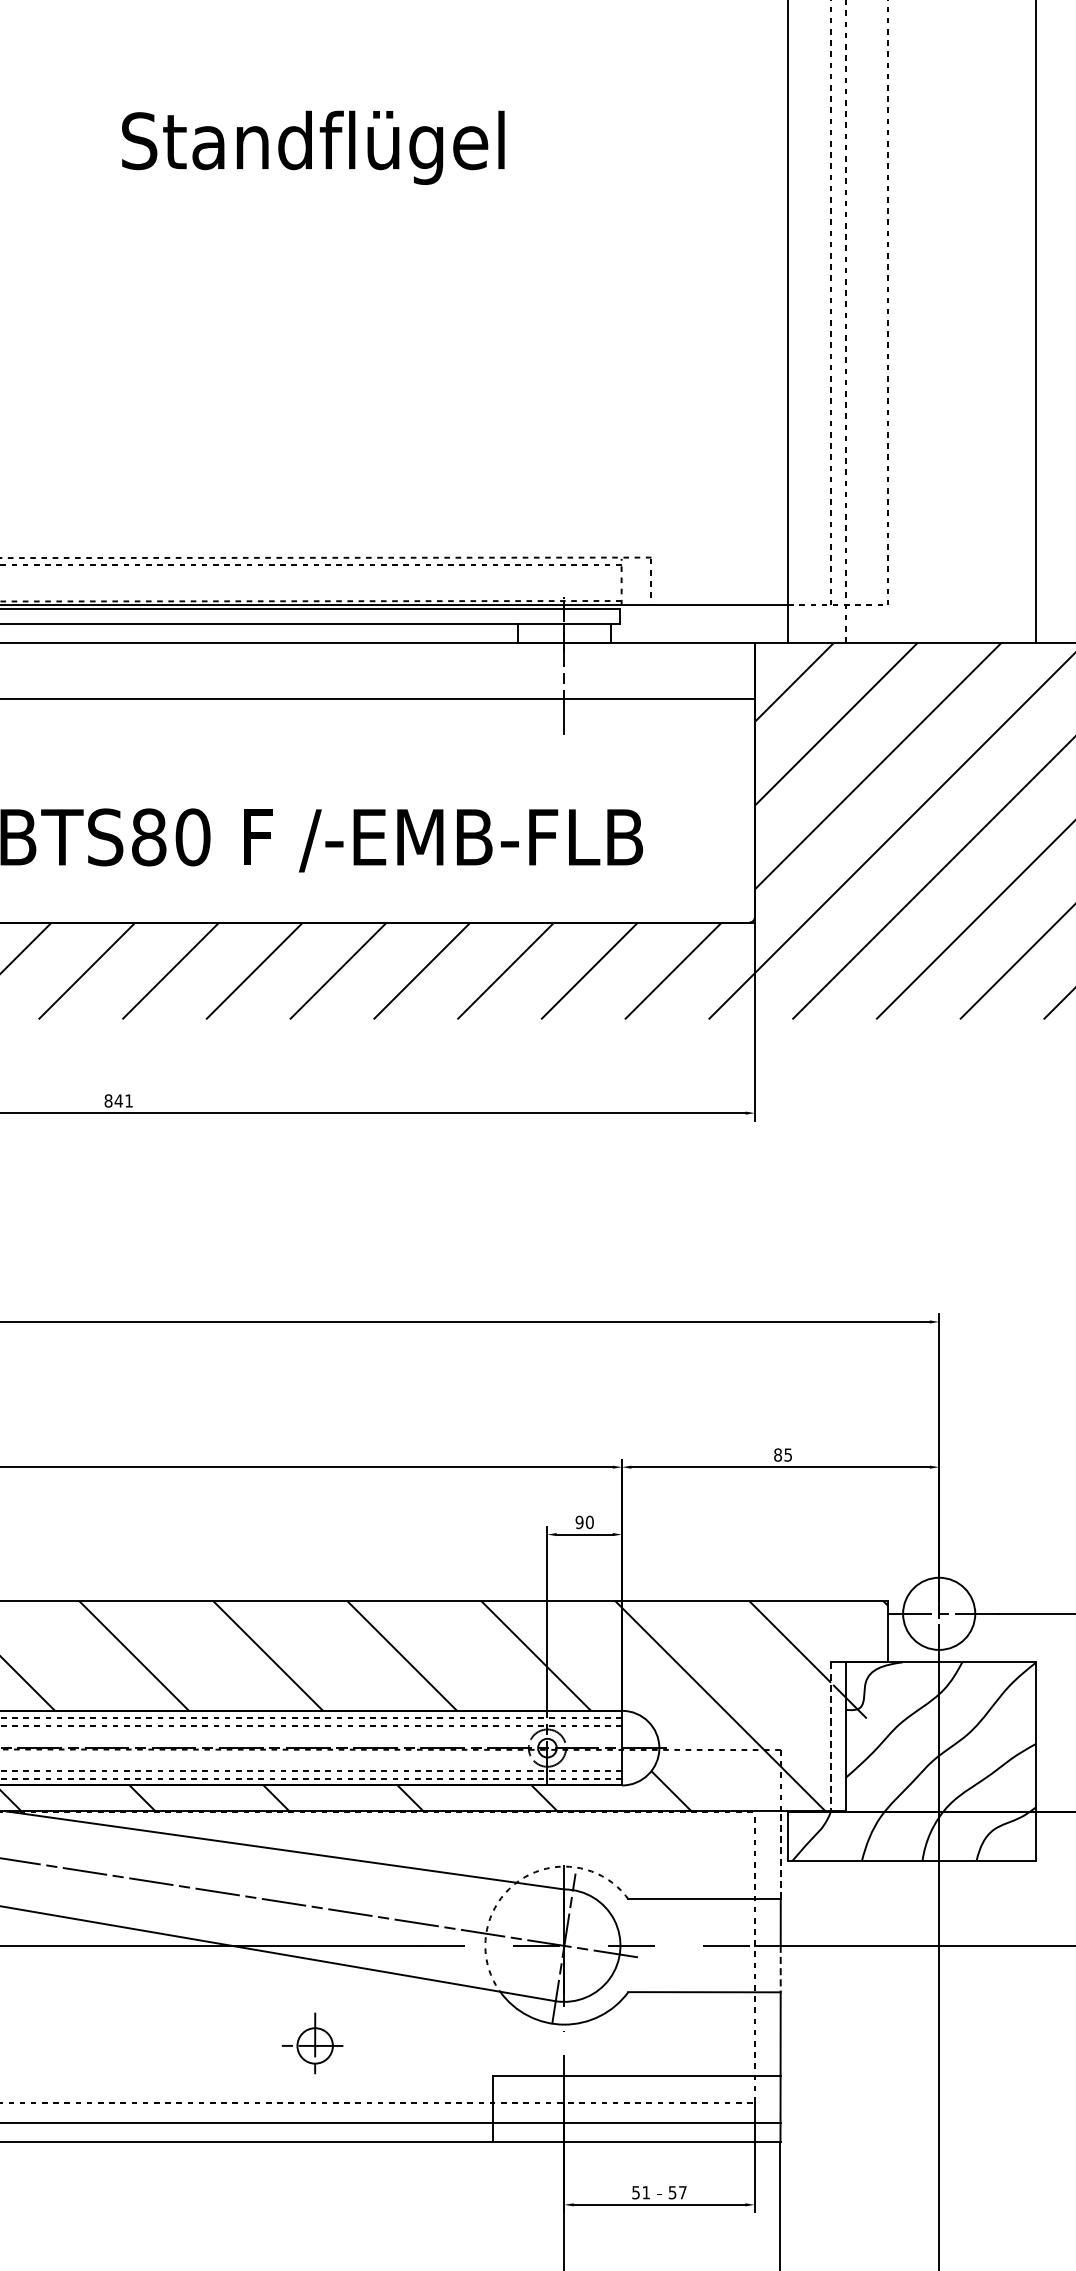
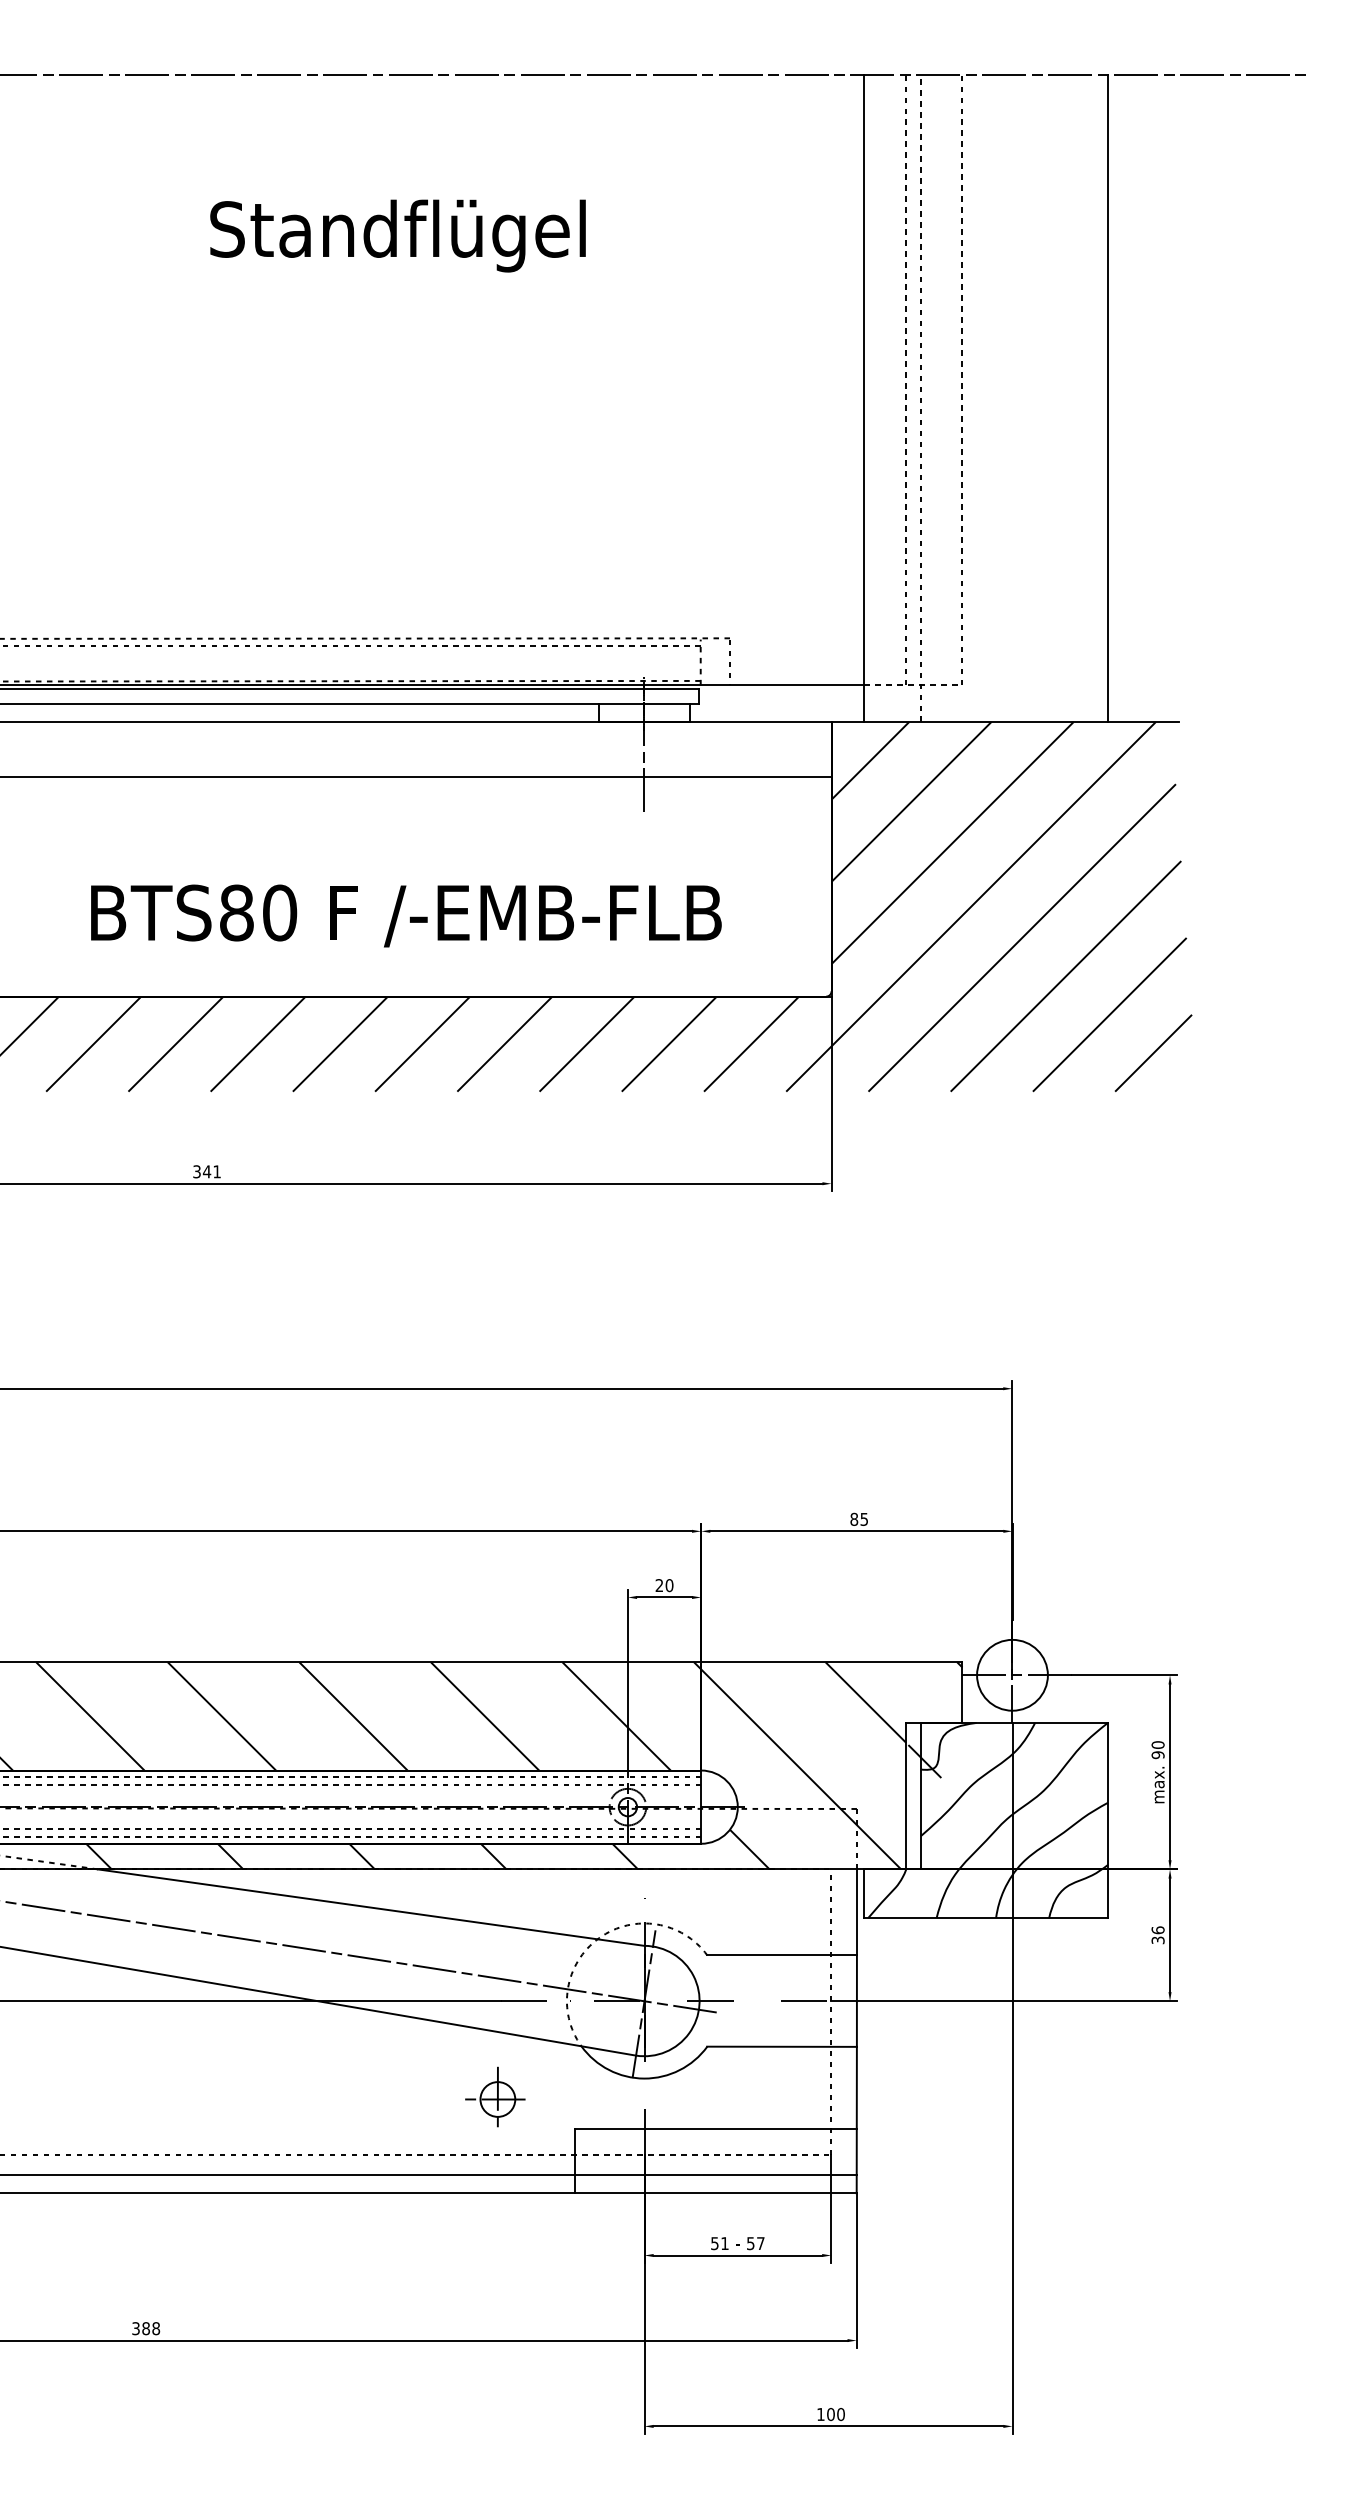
text: (108, 1100) -> (196, 1171), 841 -> 341
text: (579, 1522) -> (659, 1585), 90 -> 20
line: (831, 1737) -> (906, 1796), dashed -> solid
line: (780, 1854) -> (856, 1911), dashed -> solid
line: (780, 1968) -> (856, 2023), dashed -> solid
part: (312, 2042) -> (495, 2096), moved

